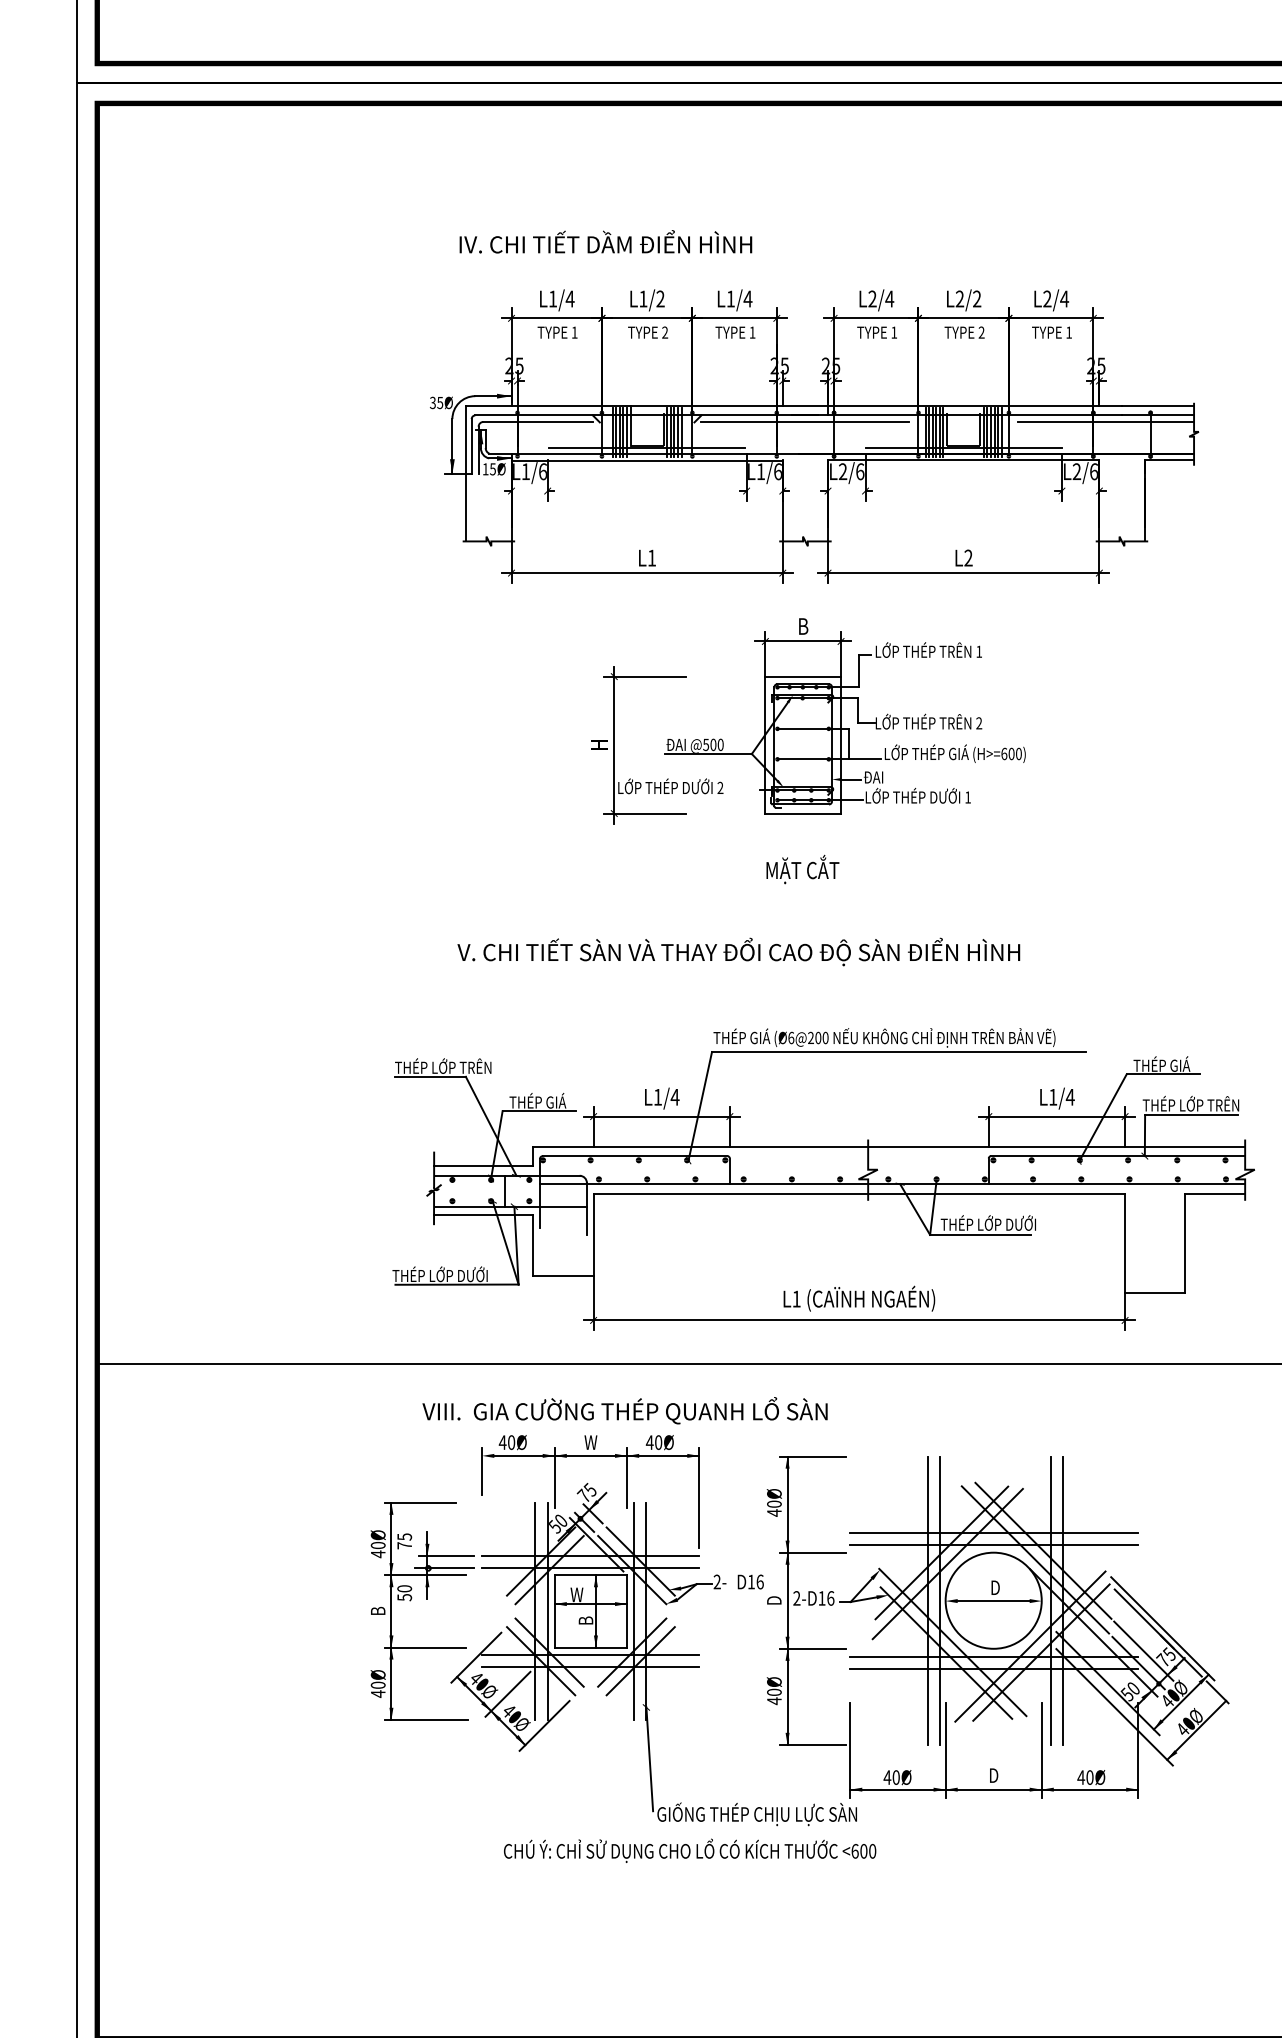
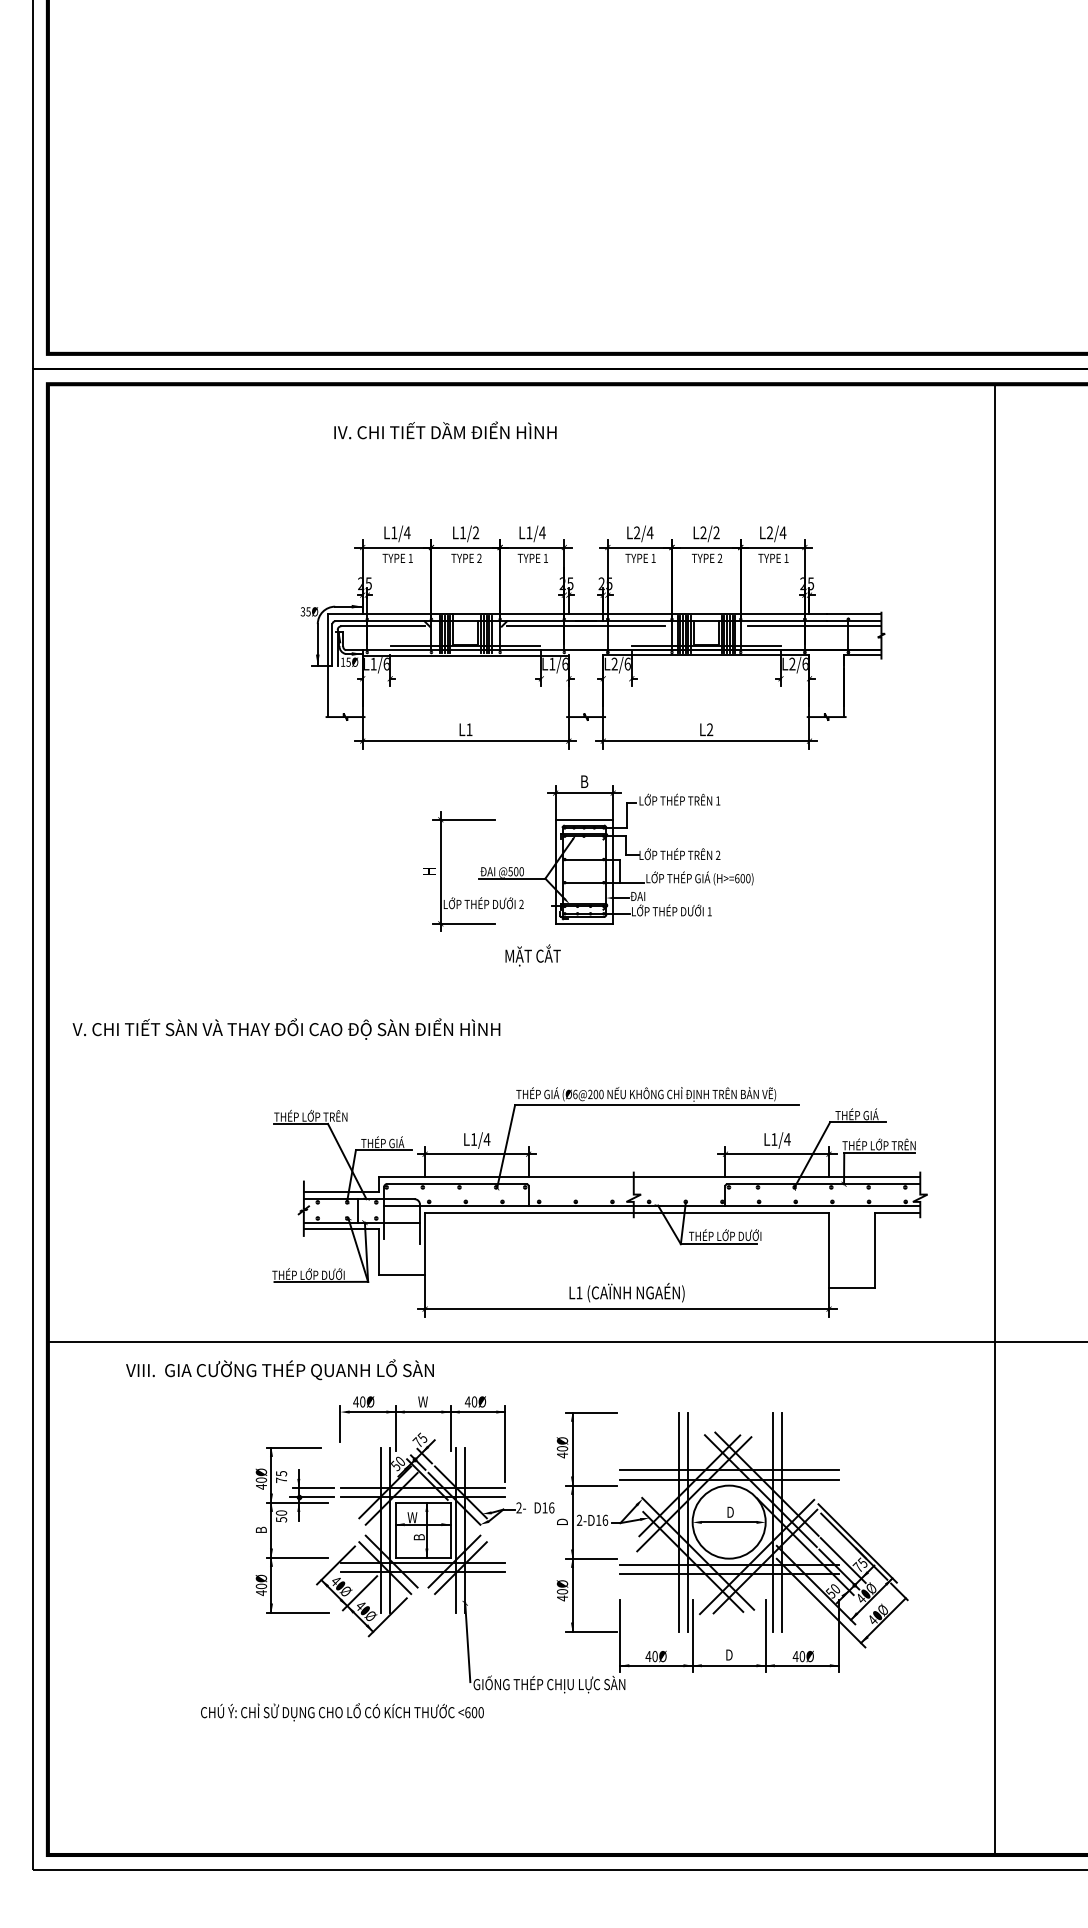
text: (605, 241) -> (445, 430), moved
text: (802, 869) -> (532, 955), moved
text: (738, 951) -> (286, 1028), moved
text: (624, 1410) -> (279, 1369), moved
text: (690, 1851) -> (342, 1712), moved

